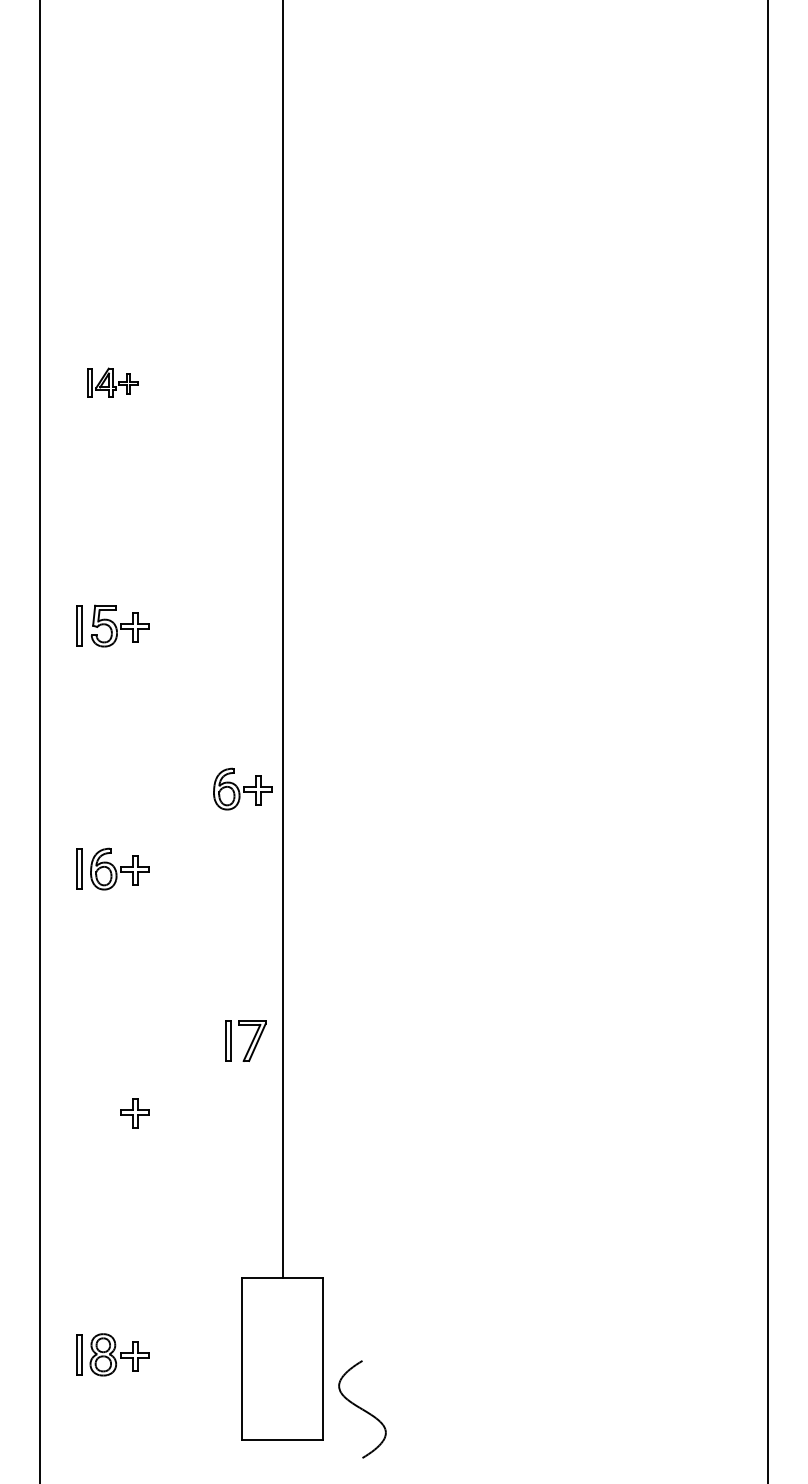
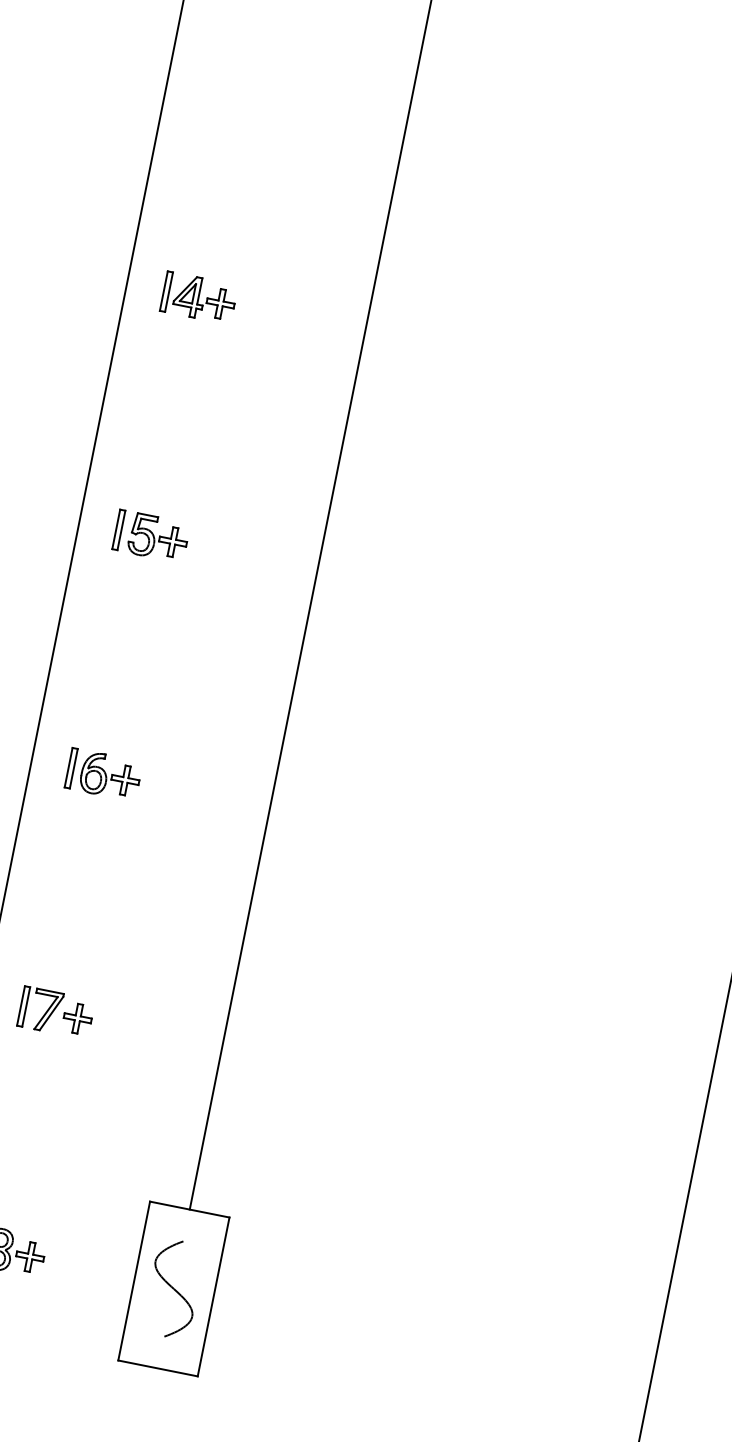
part: (112, 382) -> (198, 297), size x1.43
part: (242, 788) -> (246, 721), removed
part: (245, 1040) -> (40, 1009), moved
part: (362, 1409) -> (173, 1289), moved

